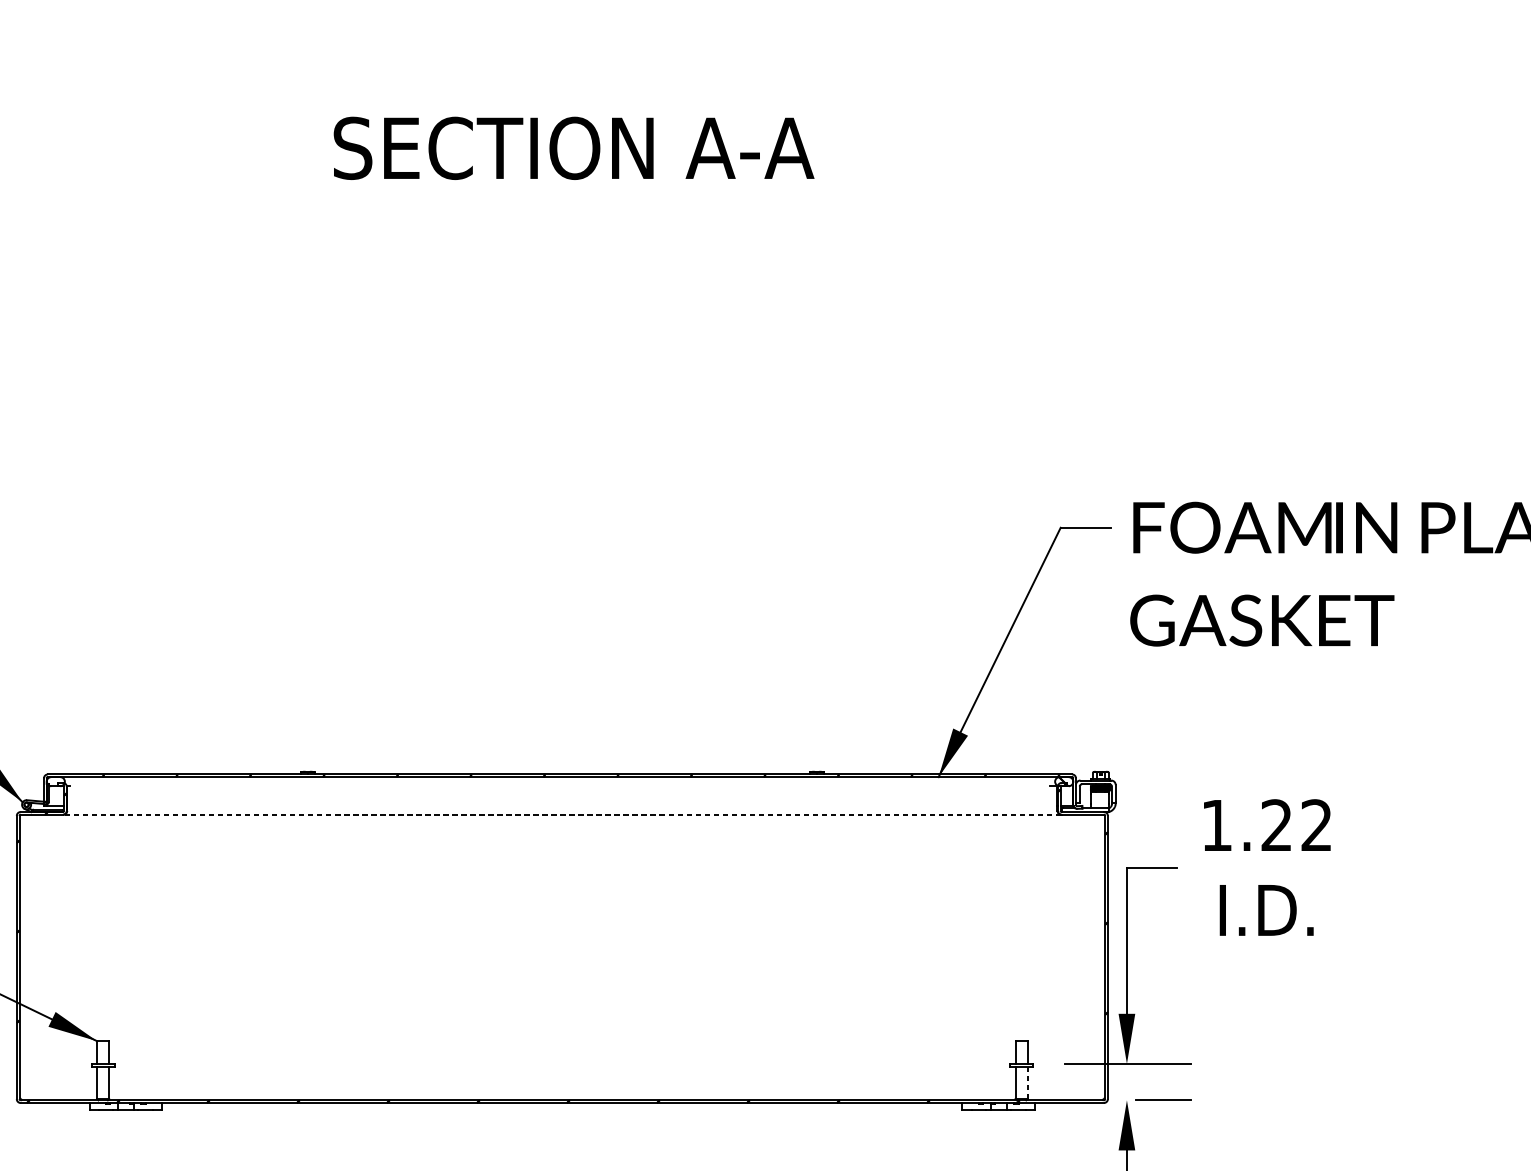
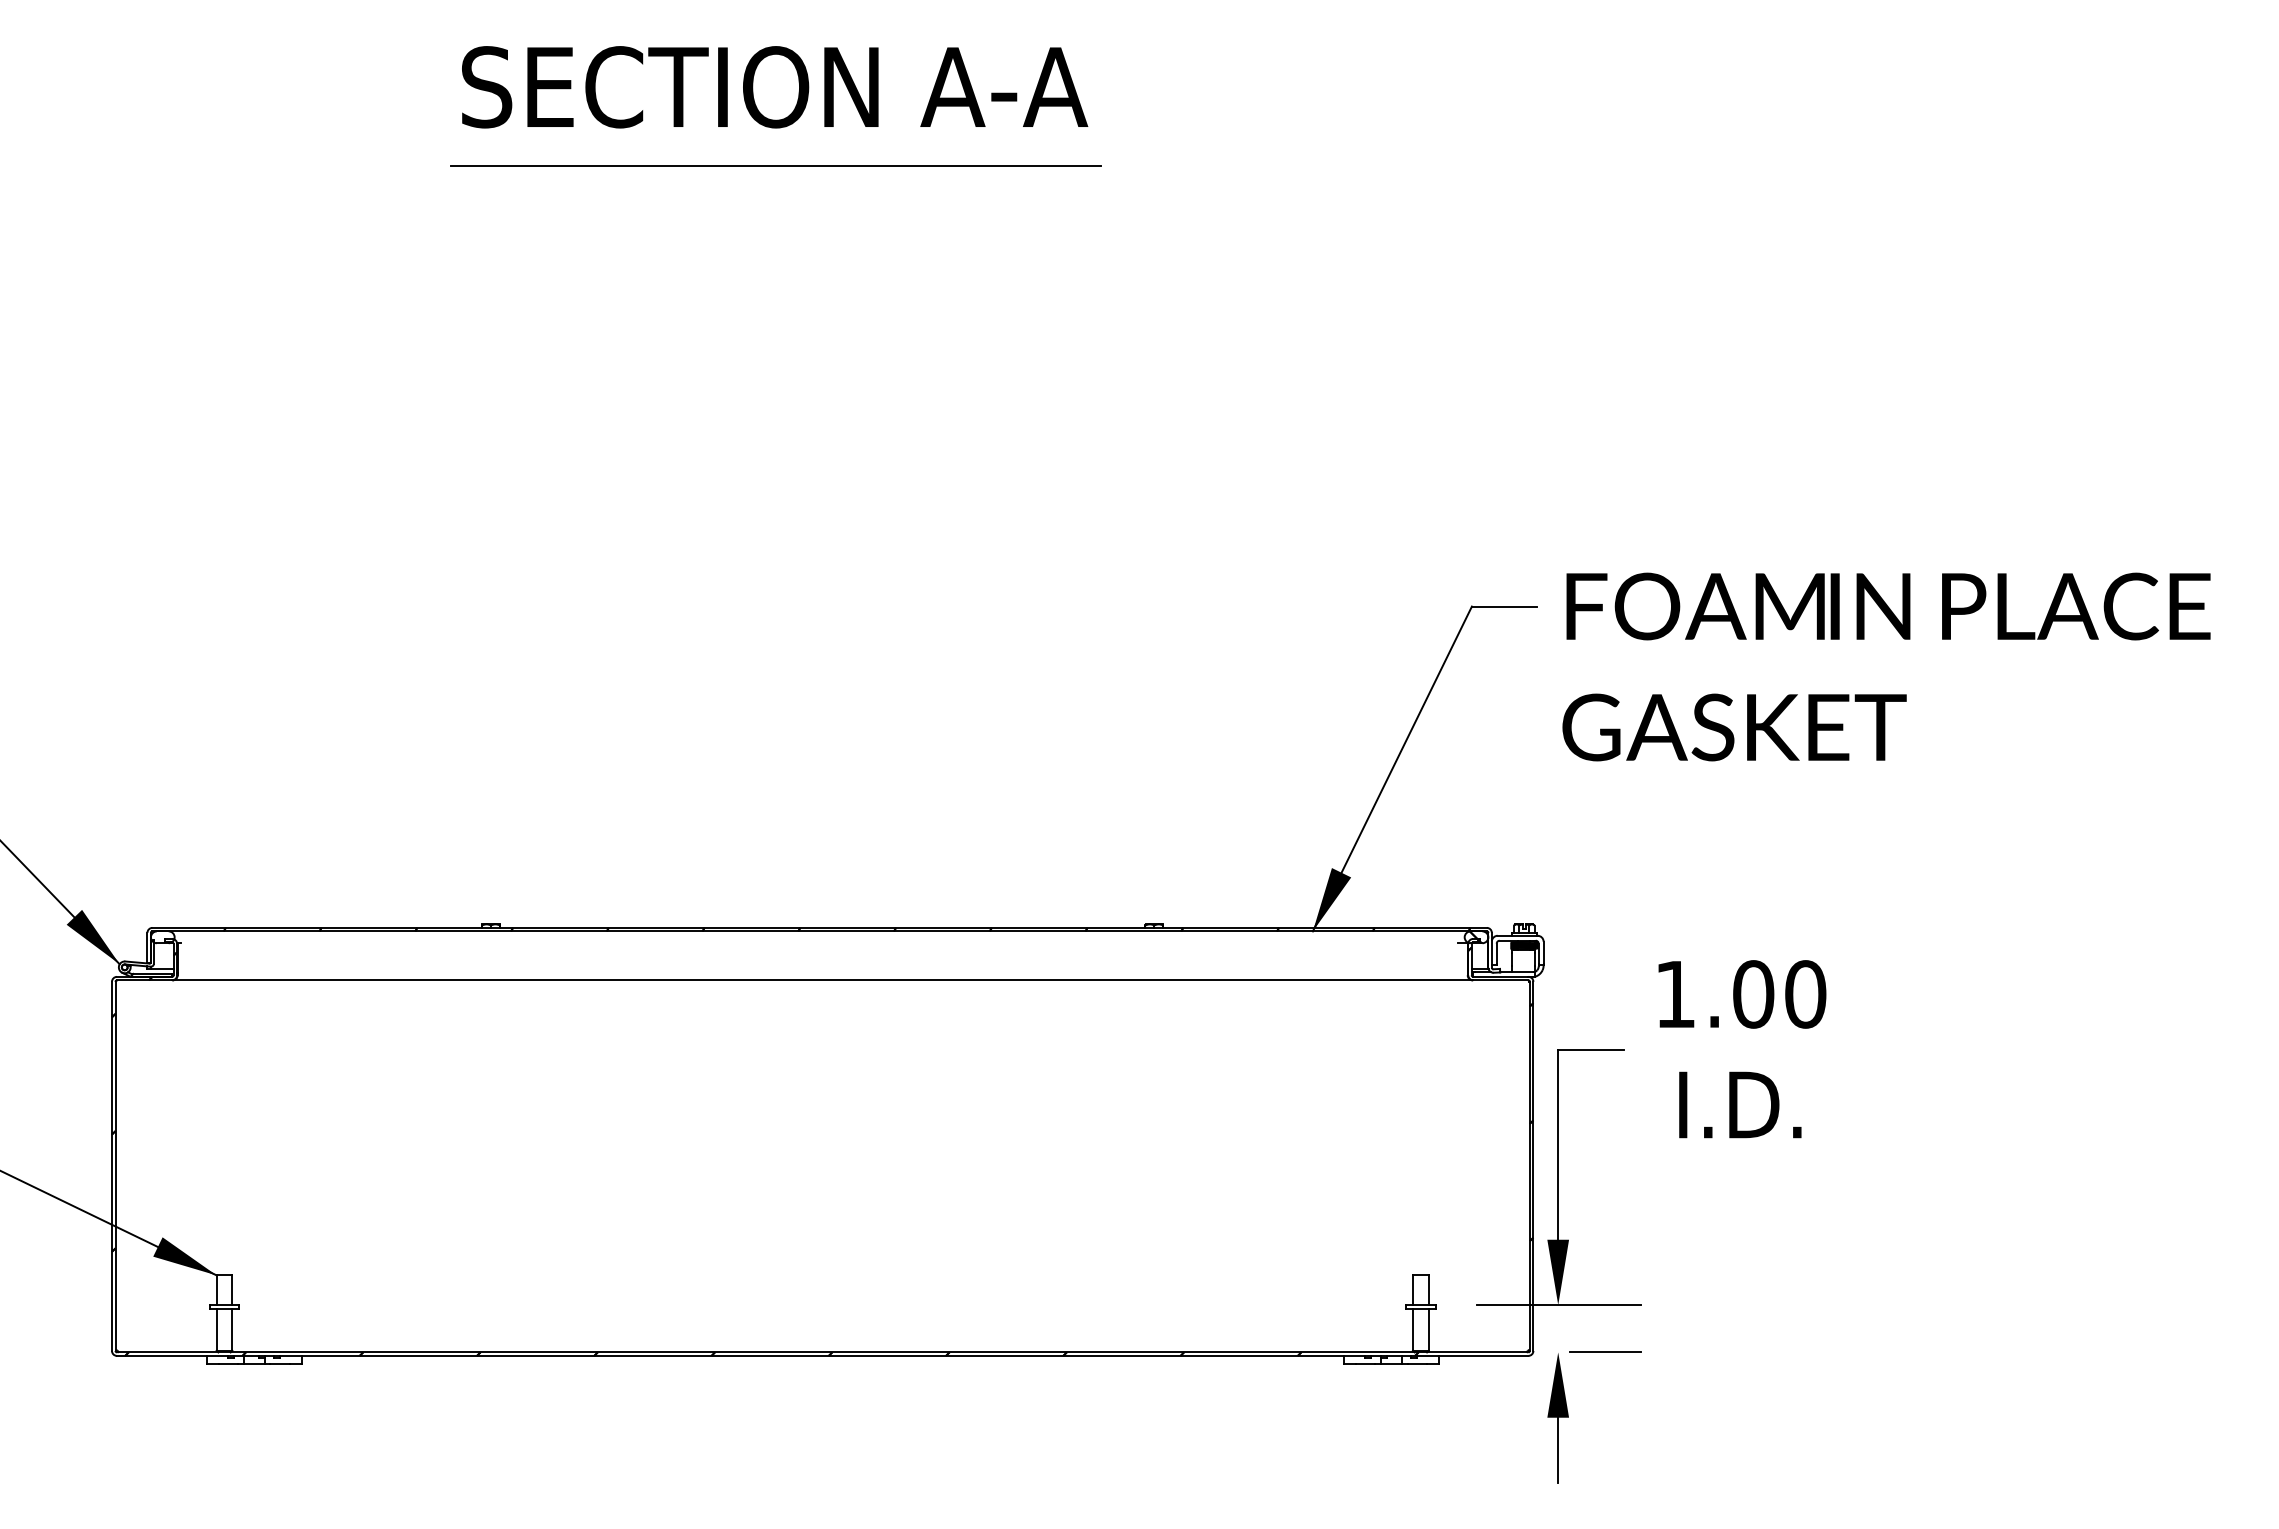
text: (574, 148) -> (775, 87), moved
line: (526, 190) -> (776, 166), added
line: (562, 814) -> (822, 980), dashed -> solid
text: (1296, 825) -> (1779, 994), 1.22 -> 1.00
line: (1027, 1082) -> (1428, 1329), dashed -> solid

